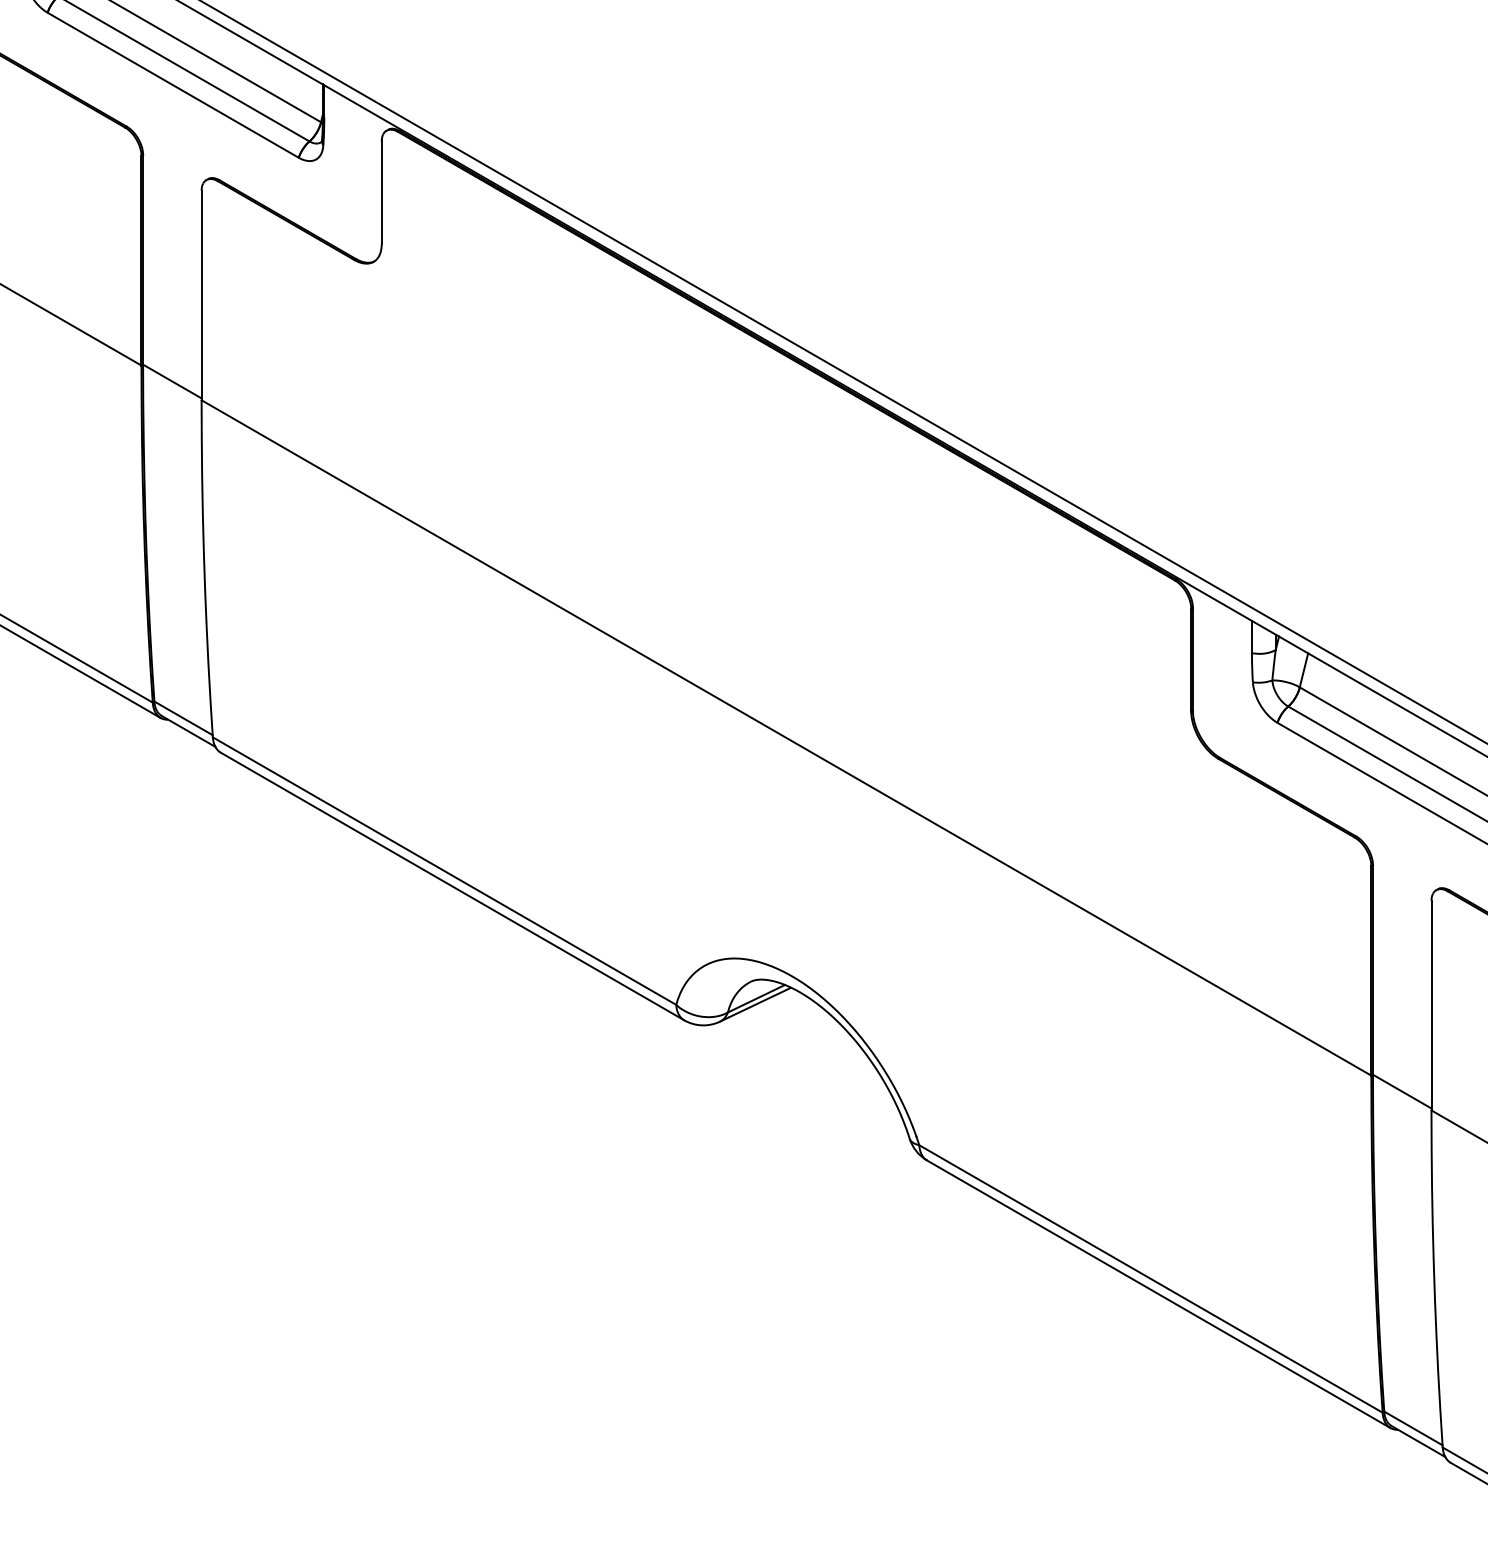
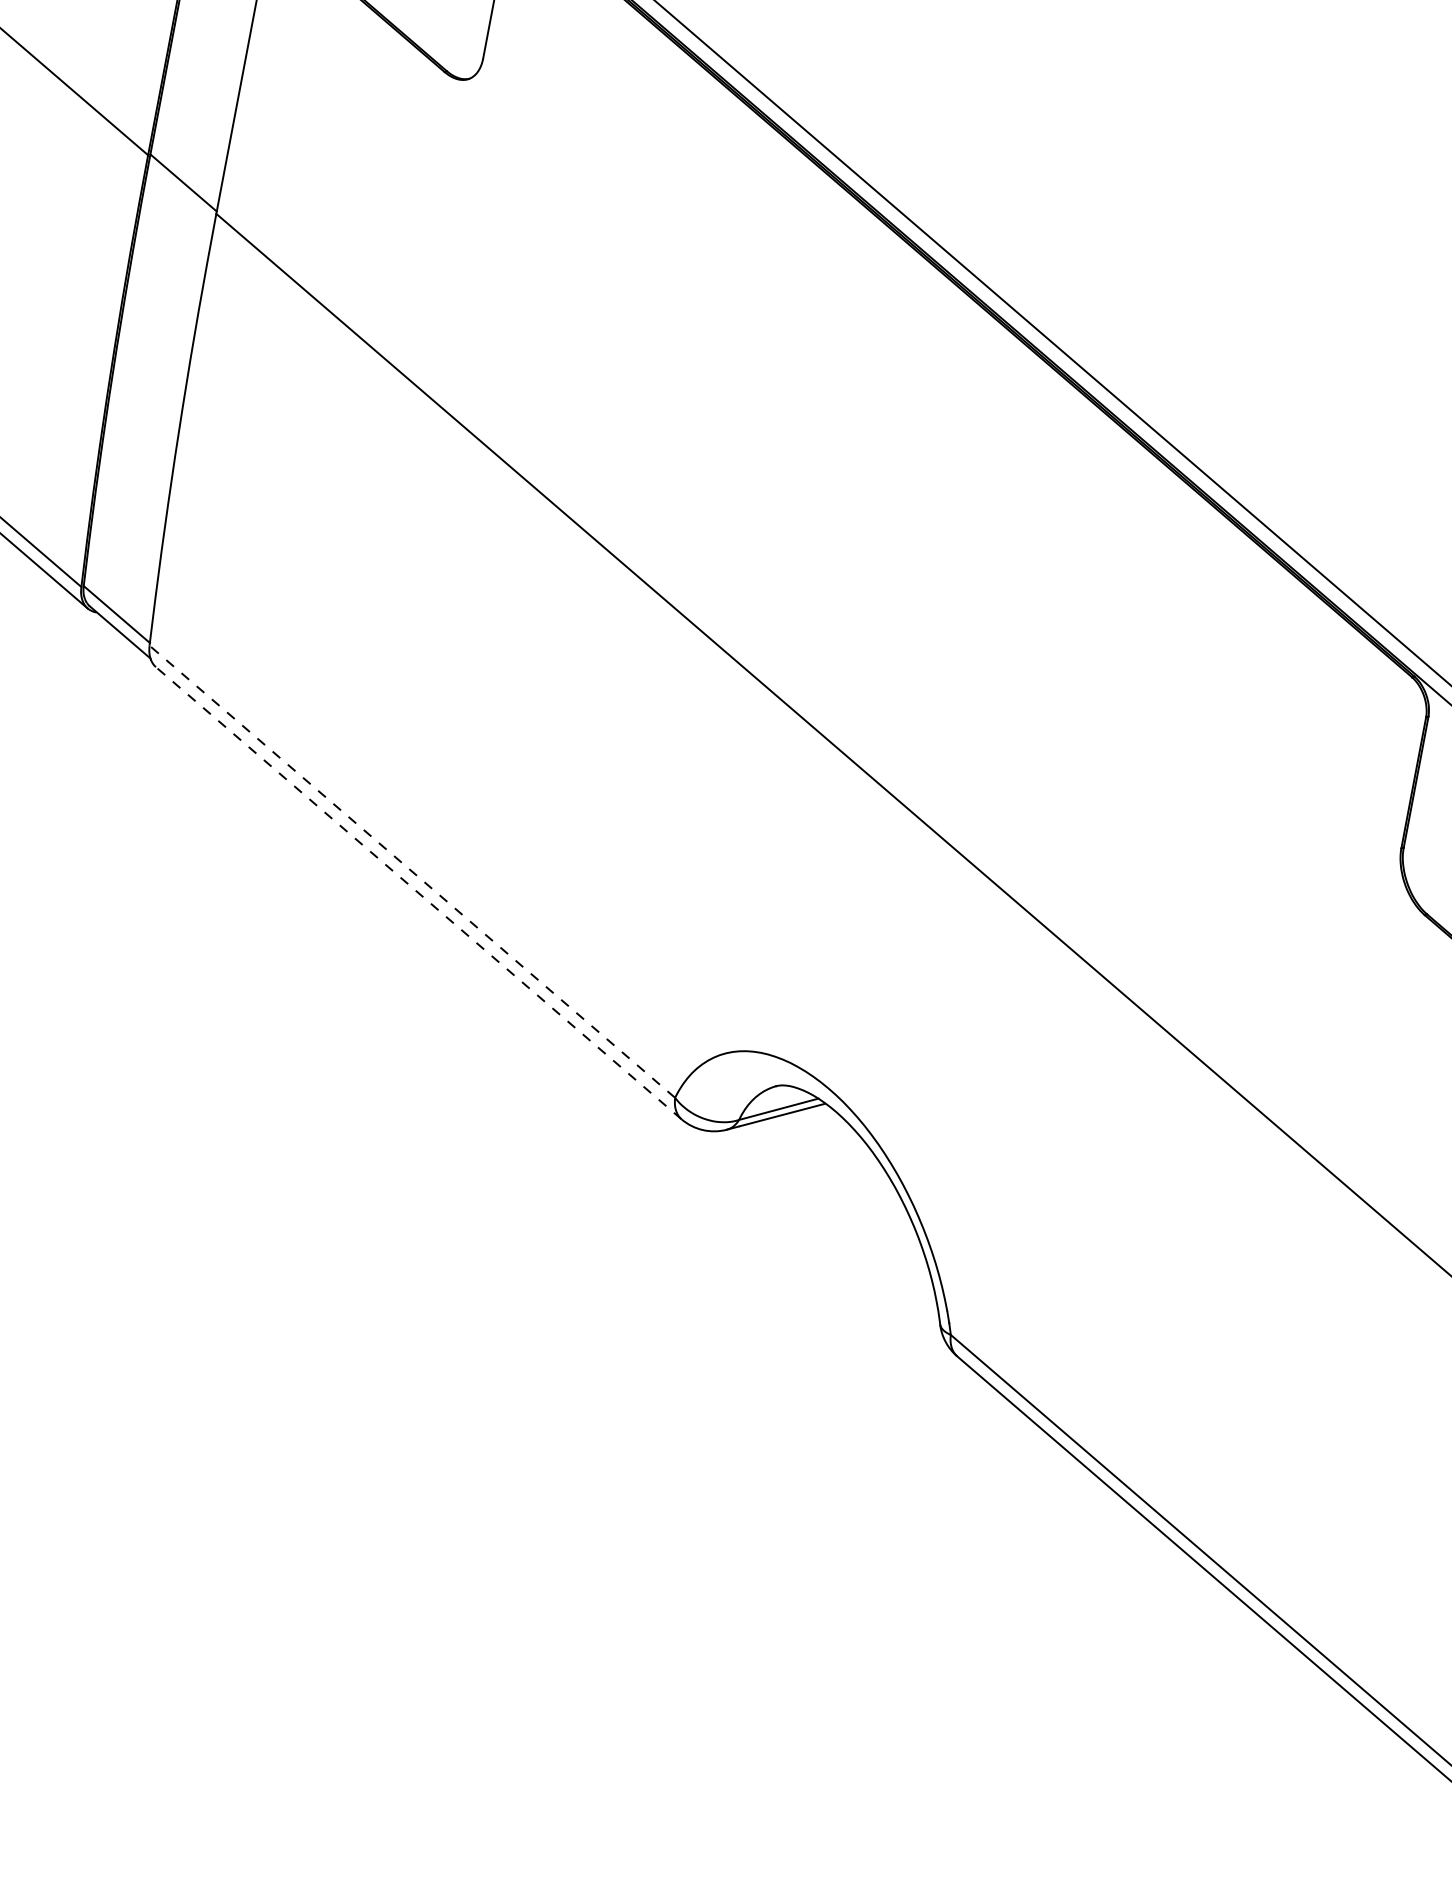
line: (444, 871) -> (412, 872), solid -> dashed
line: (452, 886) -> (418, 893), solid -> dashed

